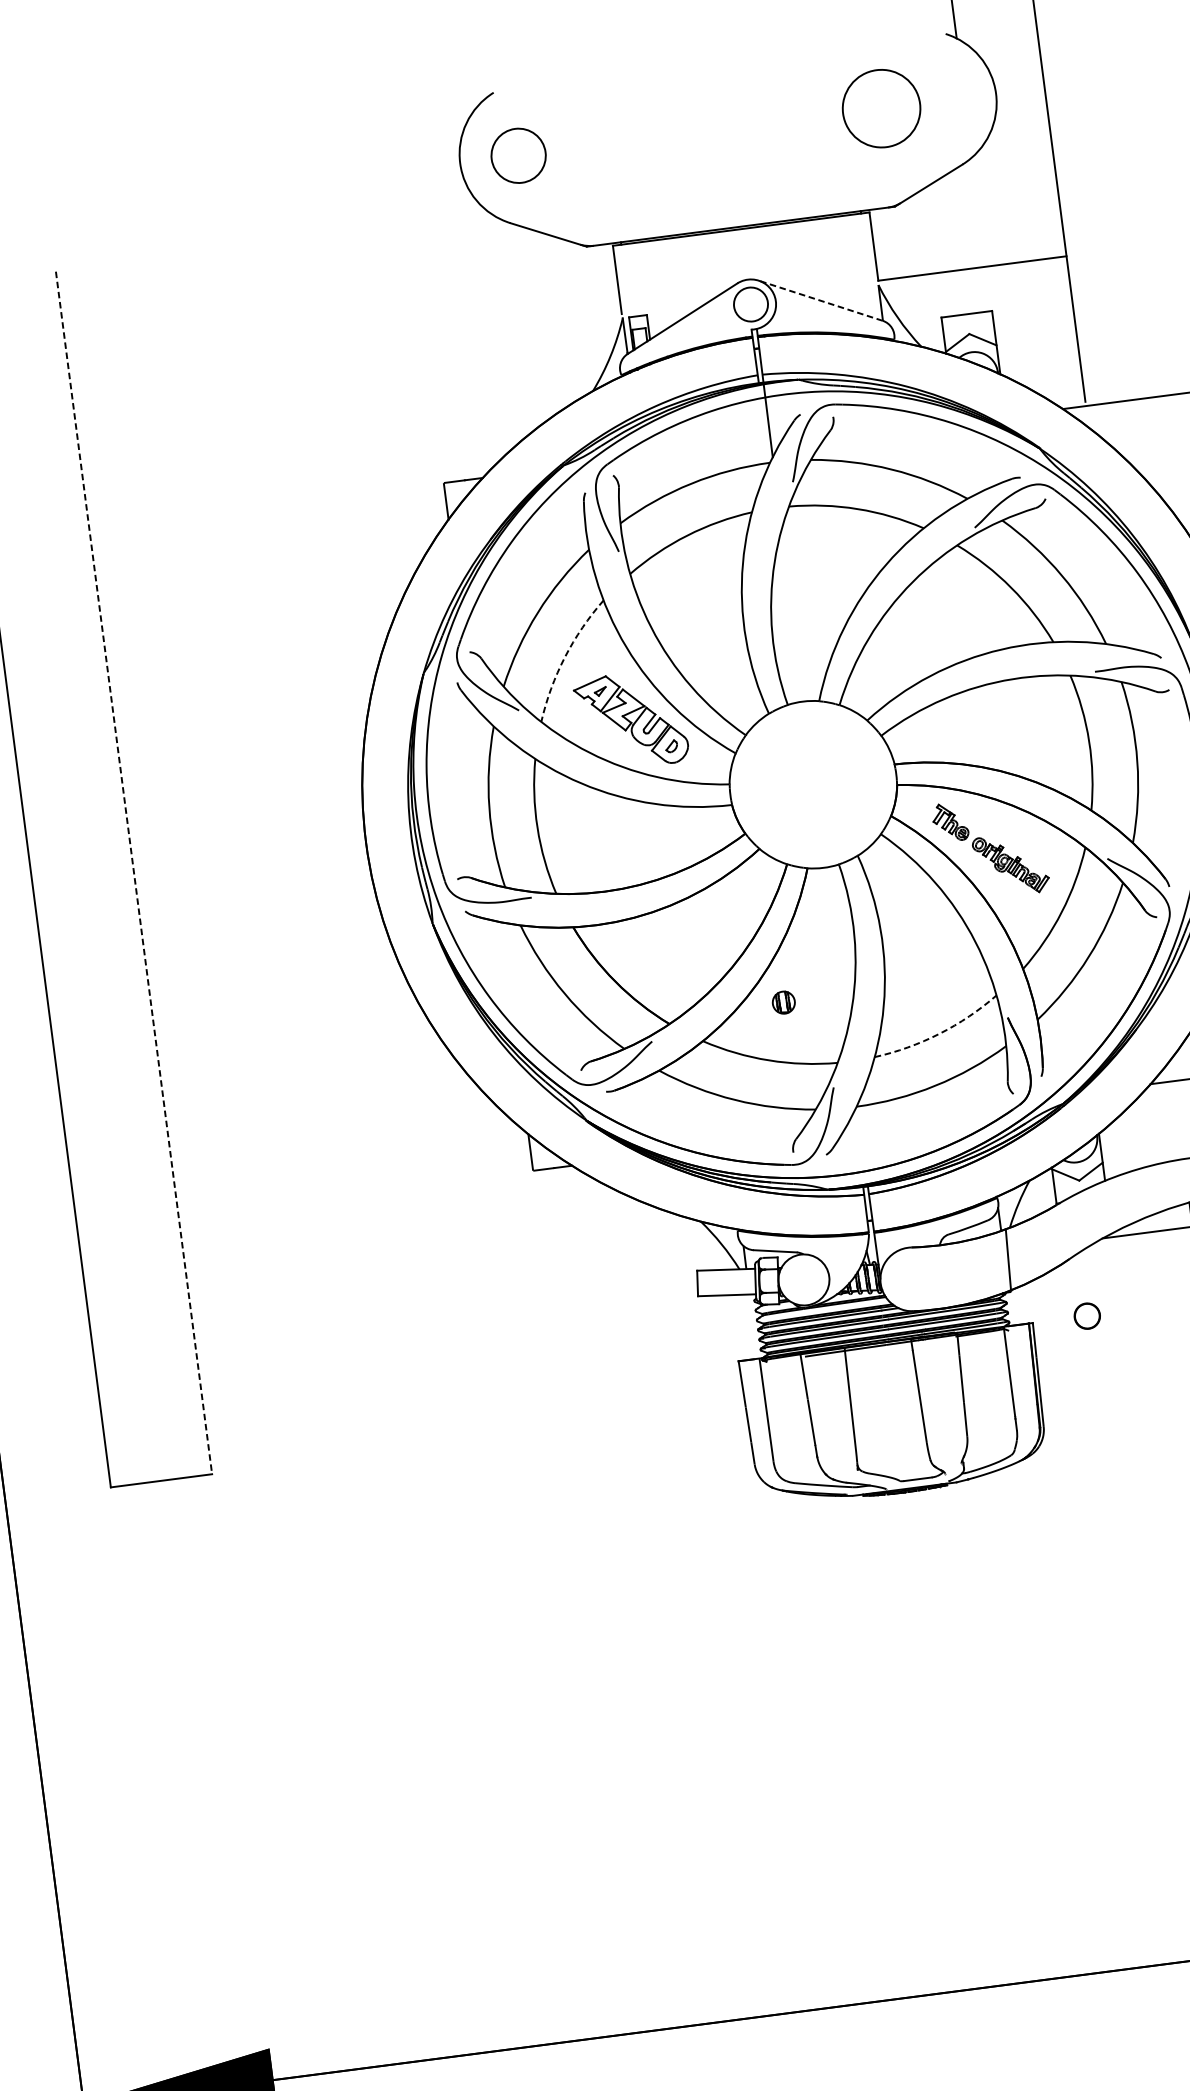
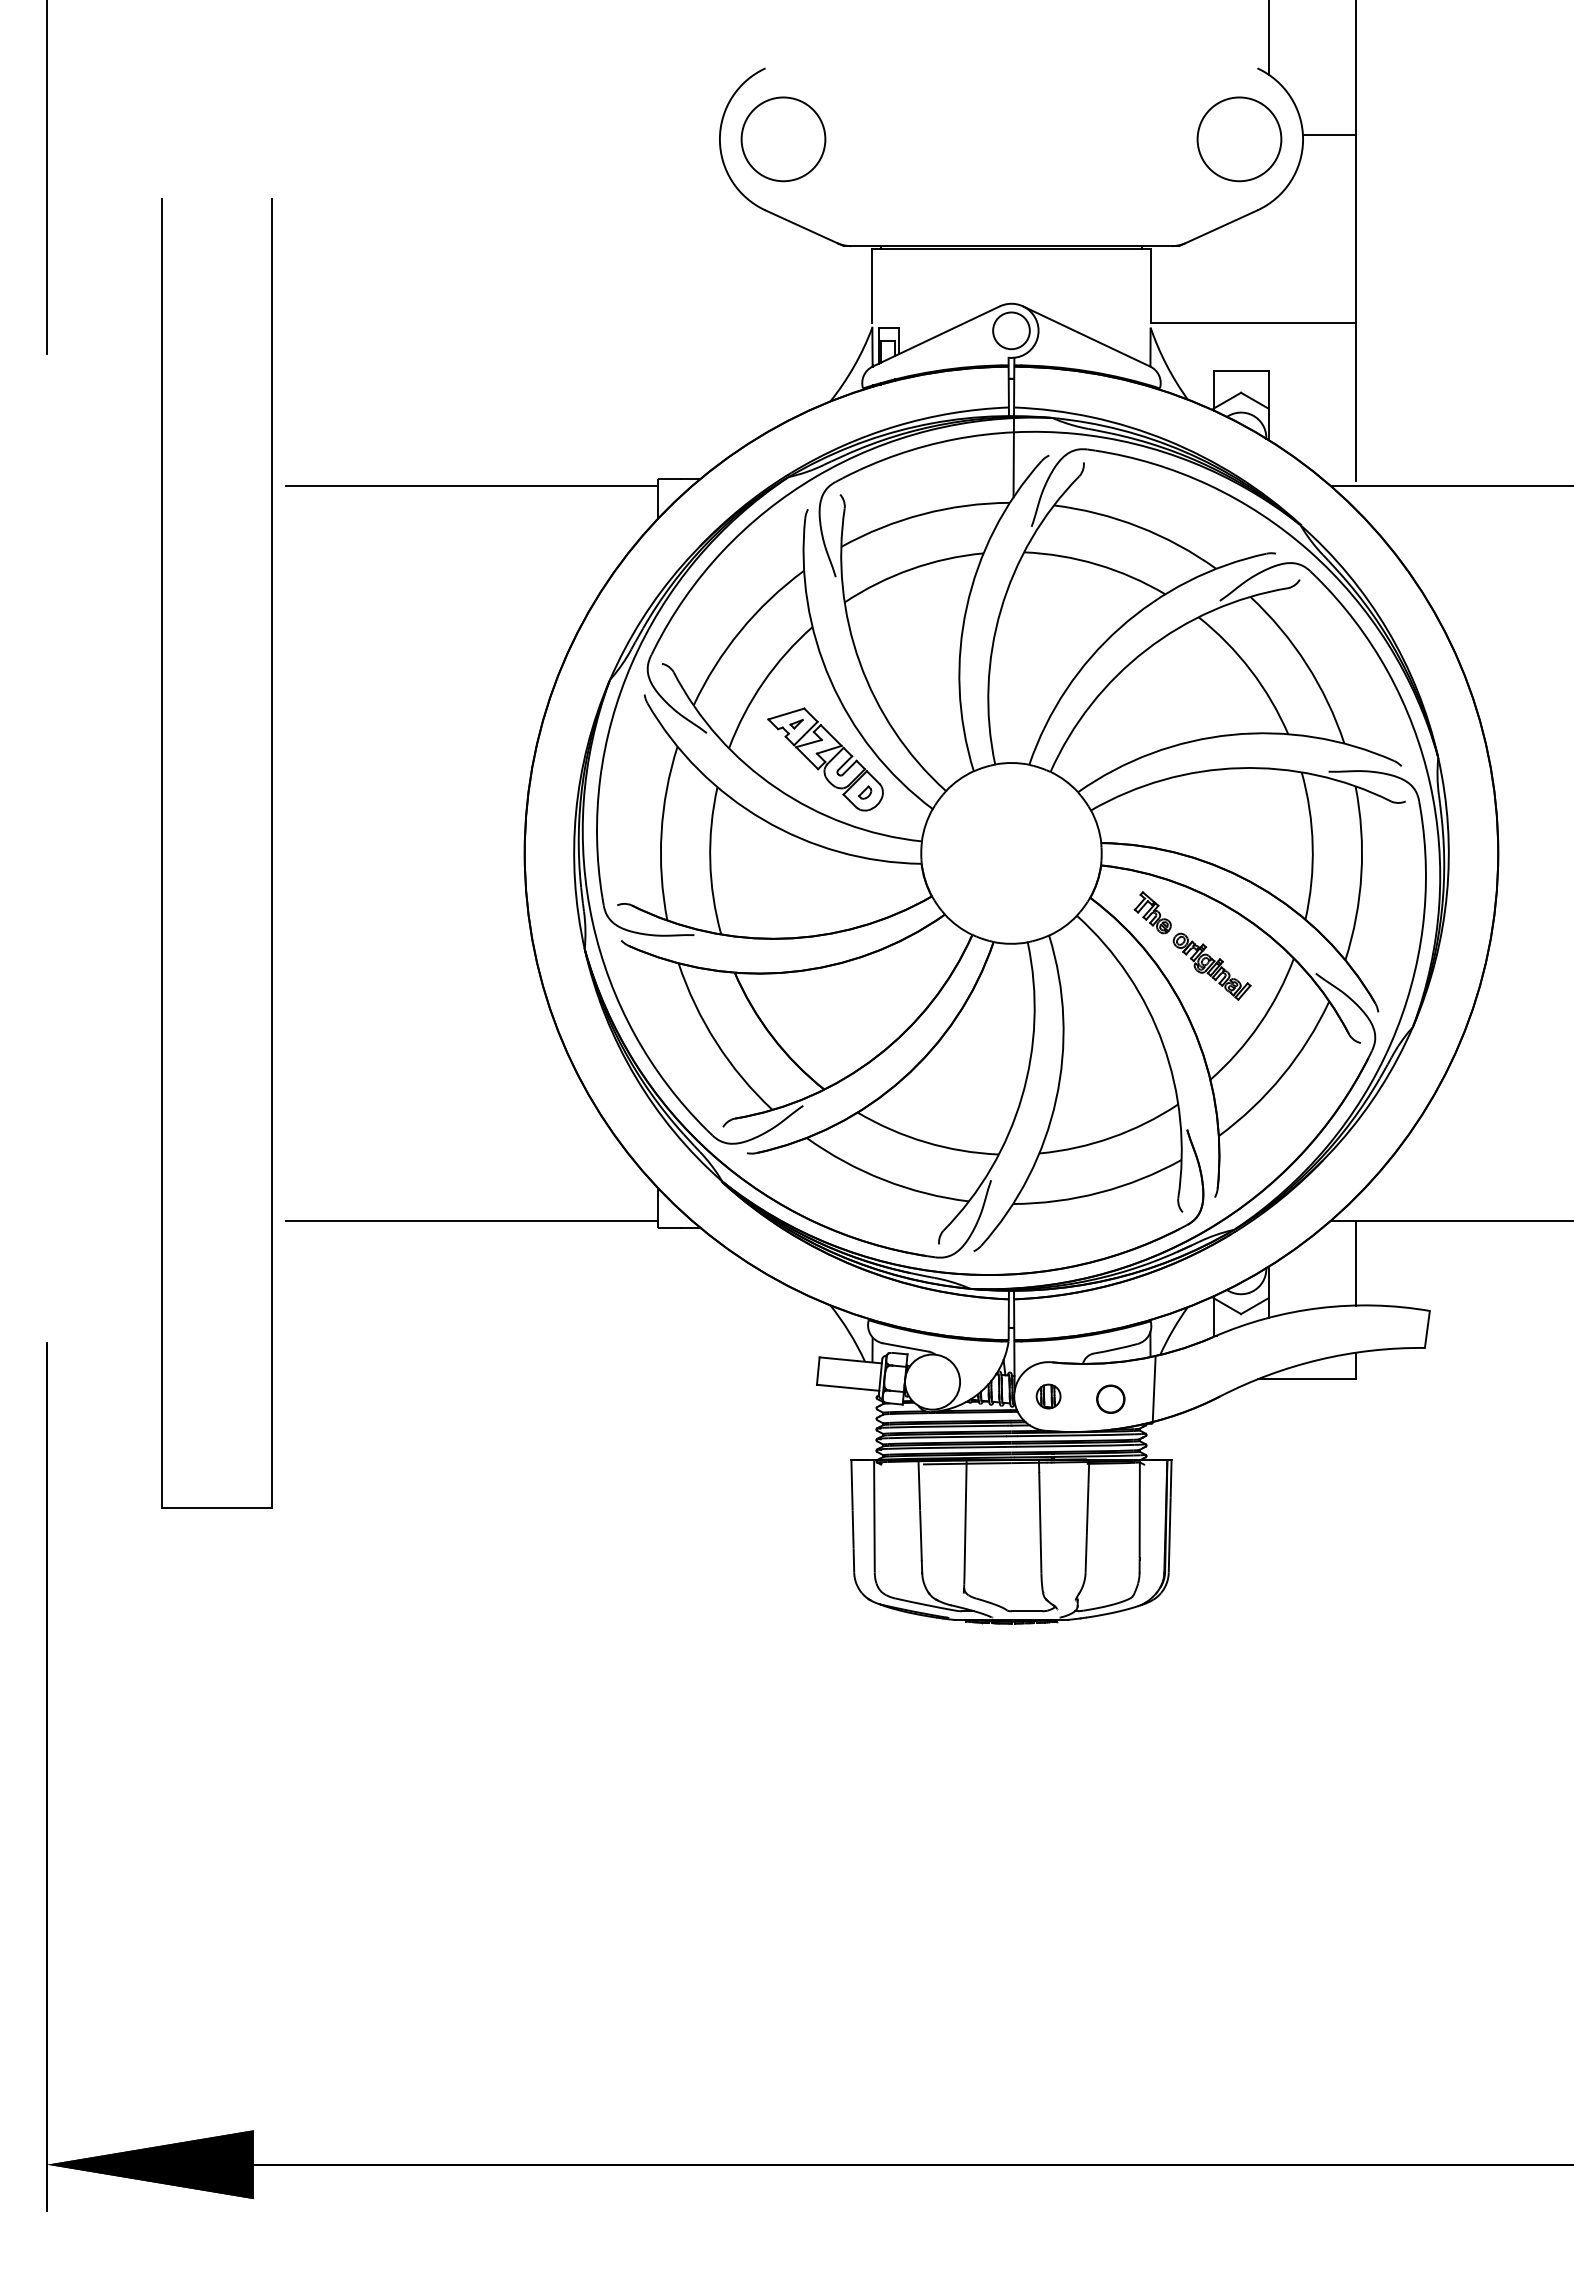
line: (1018, 86) -> (1328, 134), added
circle: (881, 108) -> (1239, 139), moved
circle: (518, 155) -> (783, 139), size x1.43
line: (820, 300) -> (1086, 336), dashed -> solid
line: (273, 512) -> (471, 486), added
arc: (565, 657) -> (763, 682), dashed -> solid
line: (134, 872) -> (272, 853), dashed -> solid
part: (783, 1002) -> (1048, 1396), moved
arc: (939, 1033) -> (1111, 1137), dashed -> solid
line: (1178, 1119) -> (1355, 1262), added
line: (360, 1186) -> (471, 1220), added
circle: (1086, 1315) -> (1110, 1398), moved

